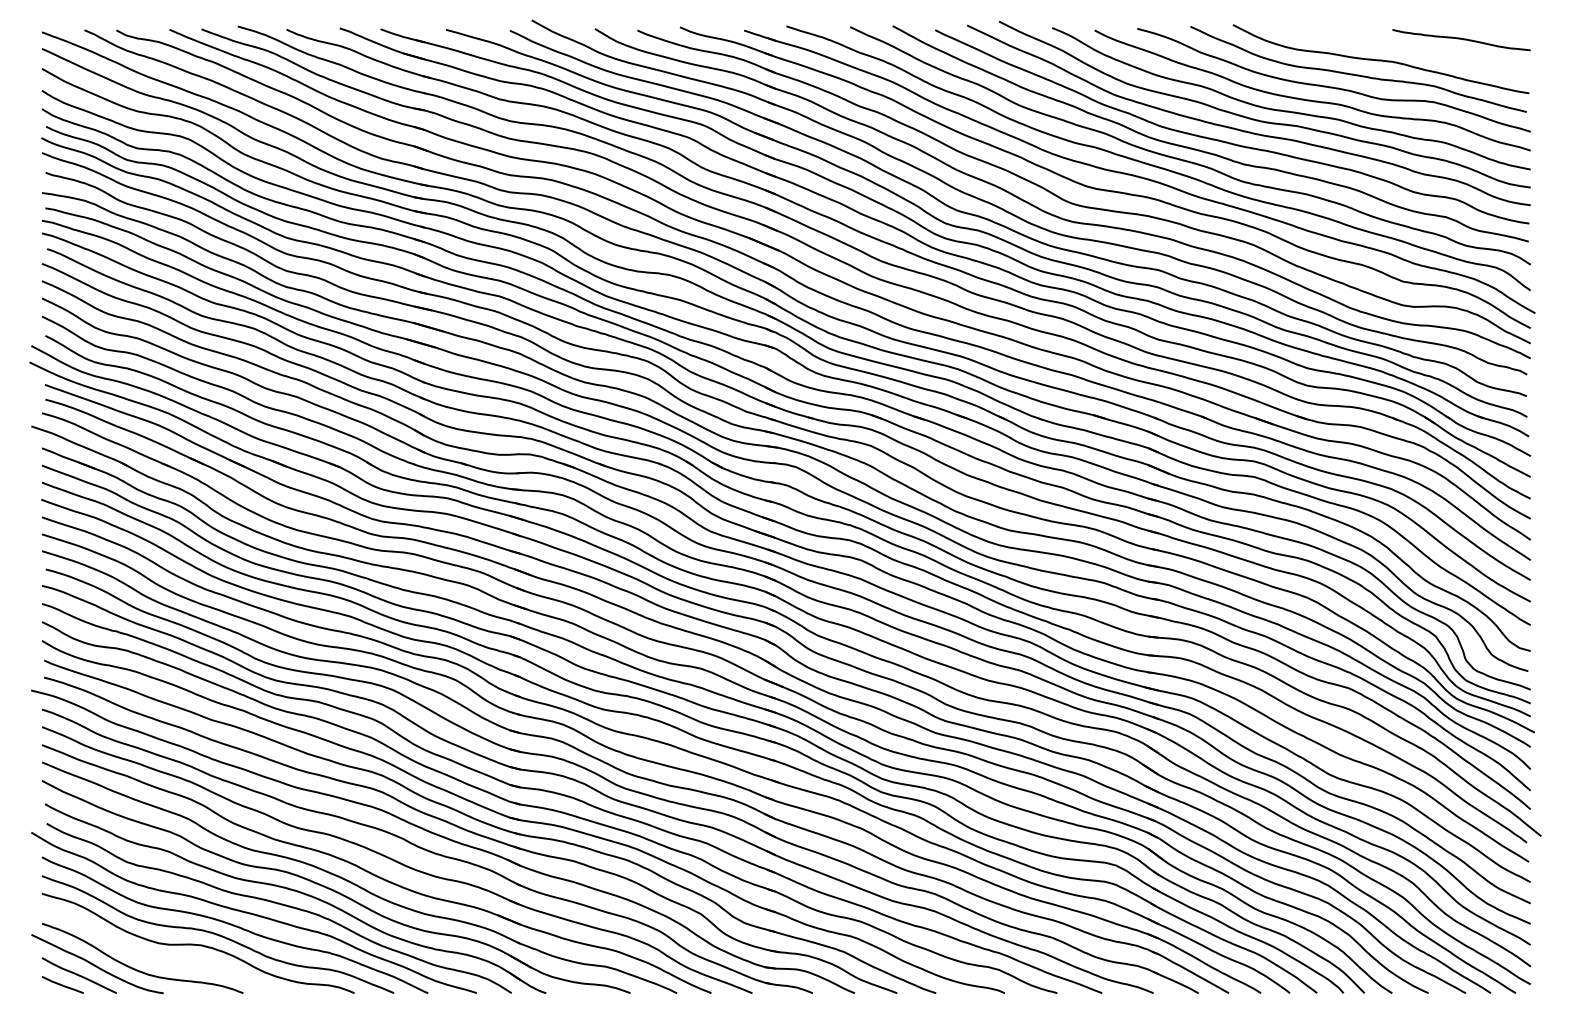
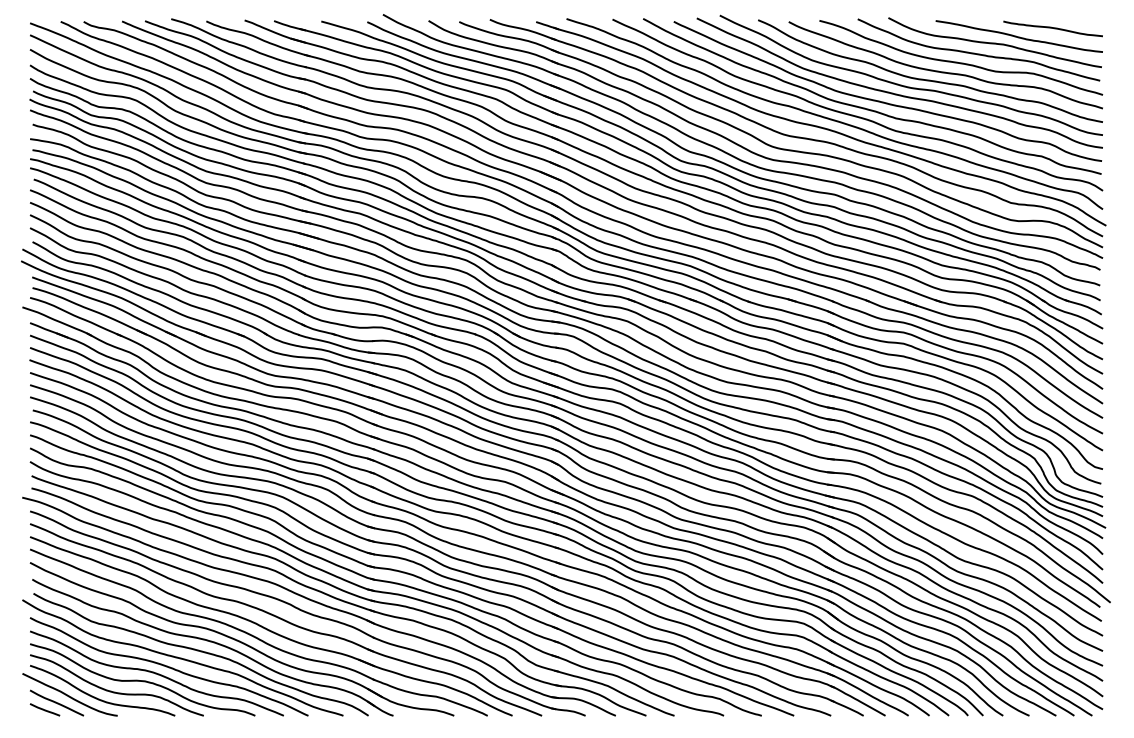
curve: (1413, 50) -> (1018, 36), added
curve: (158, 959) -> (114, 691), added

